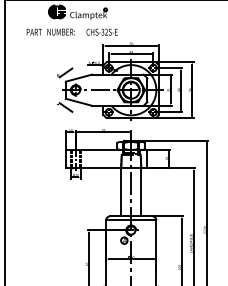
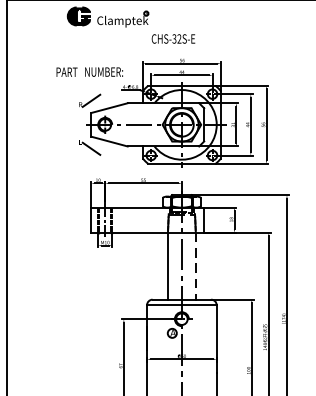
text: (50, 31) -> (89, 71), moved
text: (101, 31) -> (172, 37), moved
line: (141, 192) -> (196, 266), solid -> dashed

